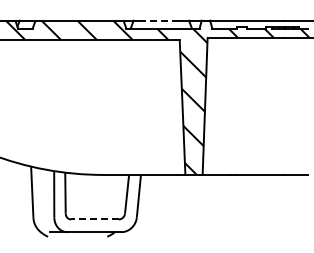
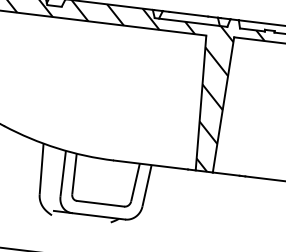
line: (159, 20) -> (188, 13), dashed -> solid
line: (94, 219) -> (100, 203), dashed -> solid

